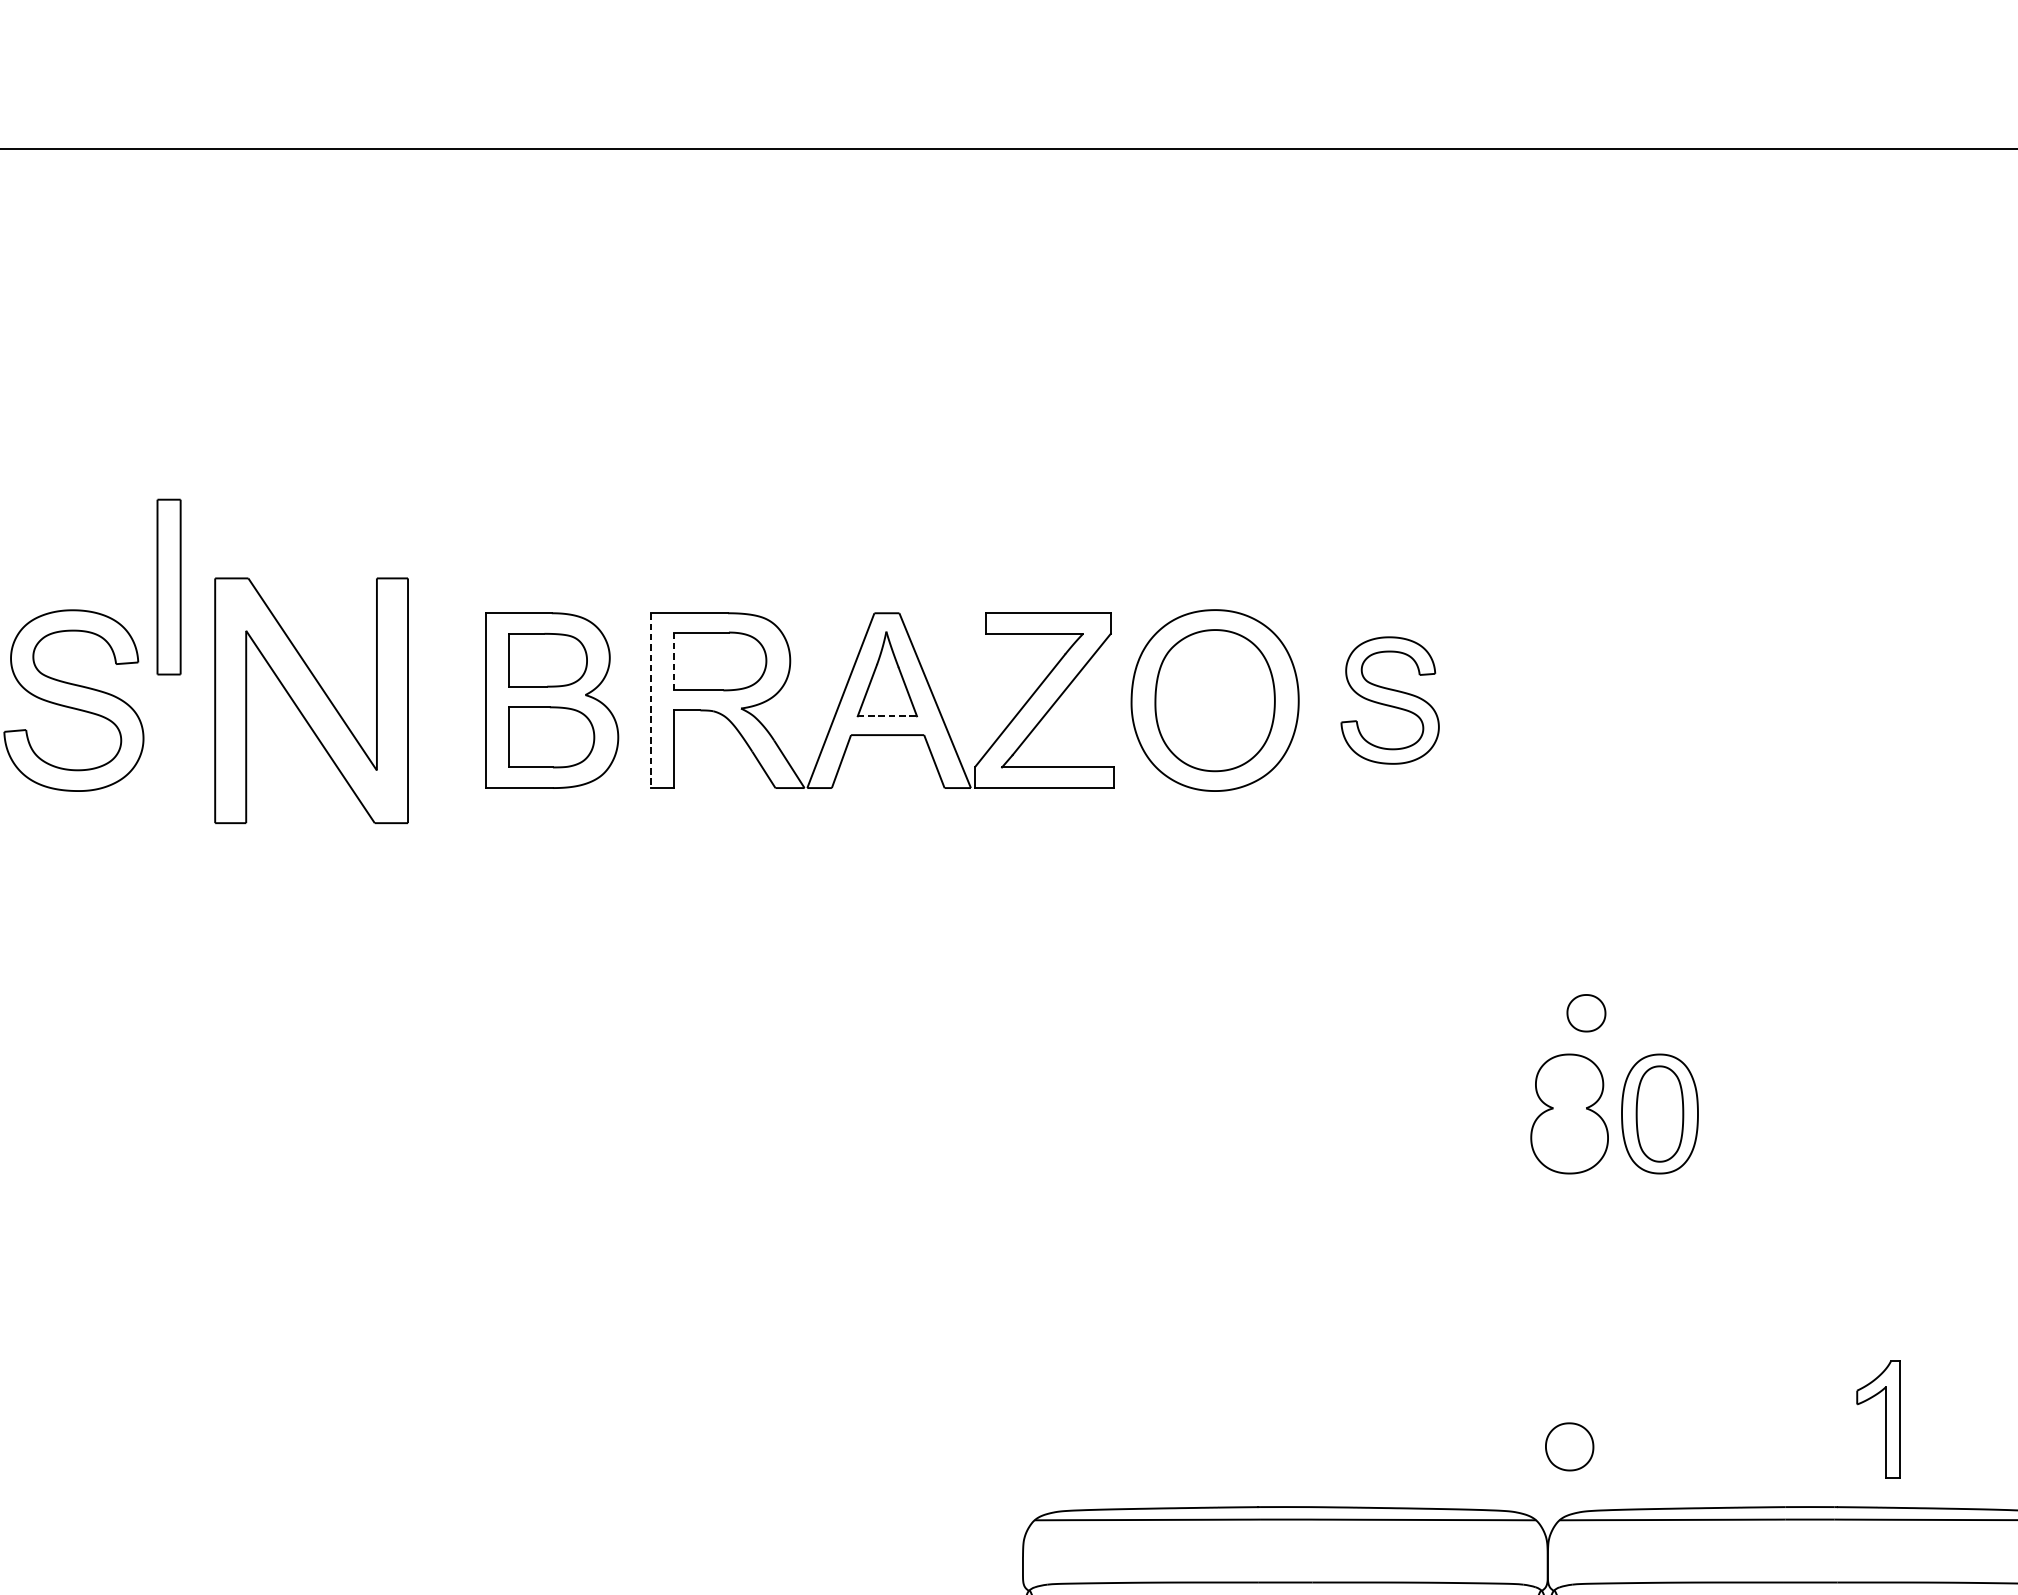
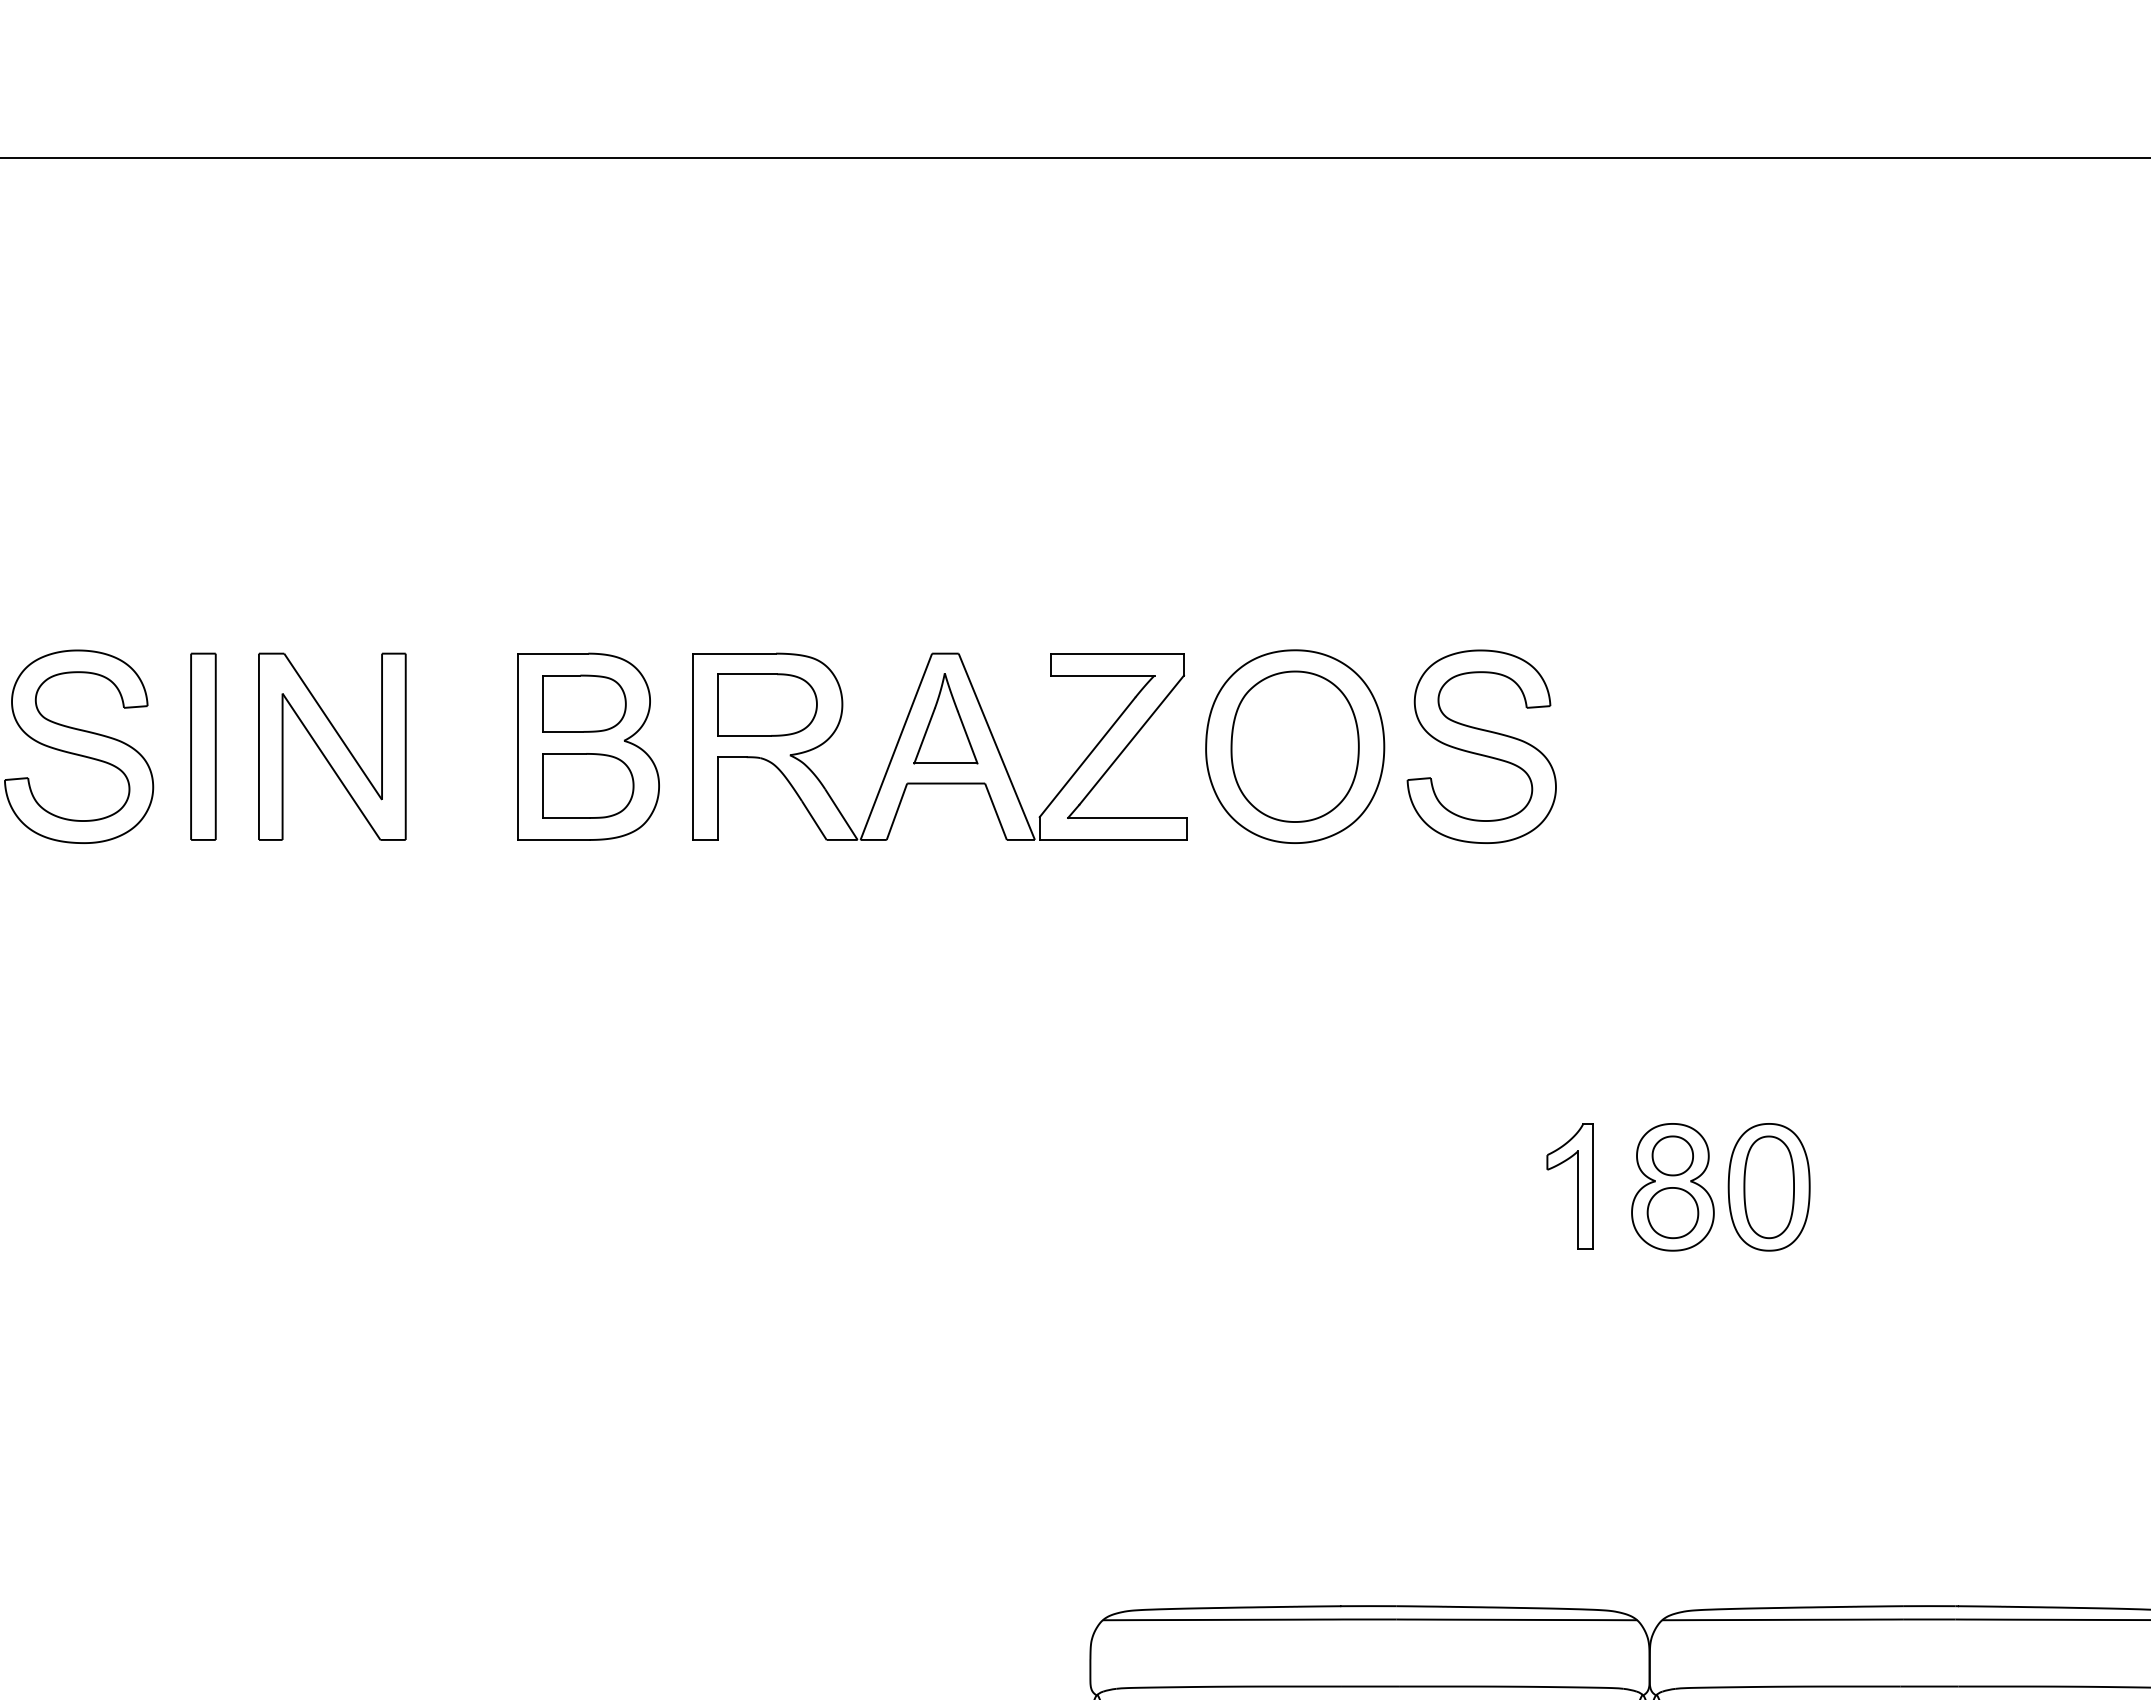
part: (169, 586) -> (203, 746), moved
line: (673, 661) -> (718, 705), dashed -> solid
part: (311, 700) -> (332, 746), size x0.71
part: (1389, 700) -> (1481, 746), size x1.43
line: (650, 701) -> (693, 747), dashed -> solid
line: (887, 716) -> (945, 763), dashed -> solid
part: (1586, 1012) -> (1672, 1155), moved
part: (1885, 1420) -> (1577, 1186), moved
part: (1569, 1447) -> (1672, 1213), moved

